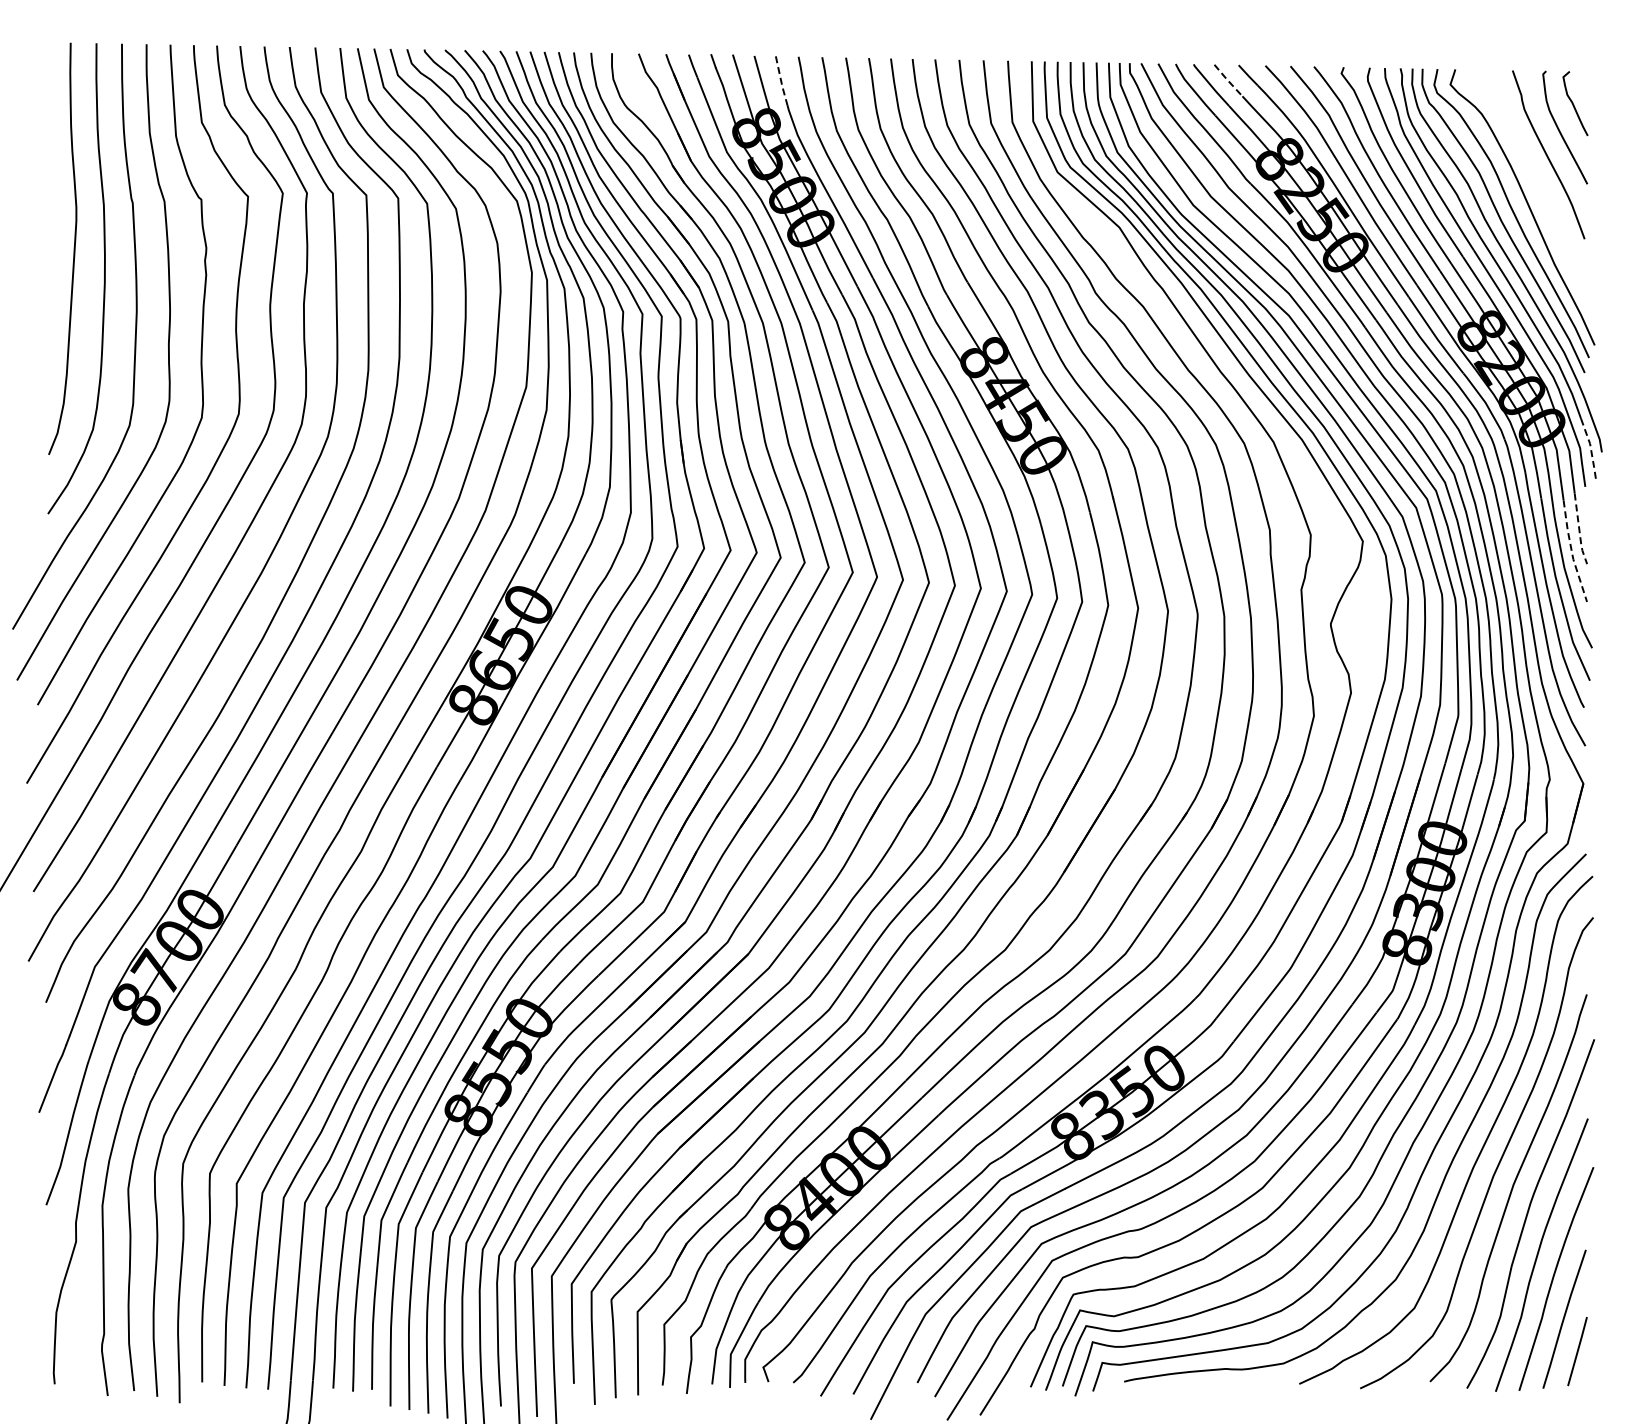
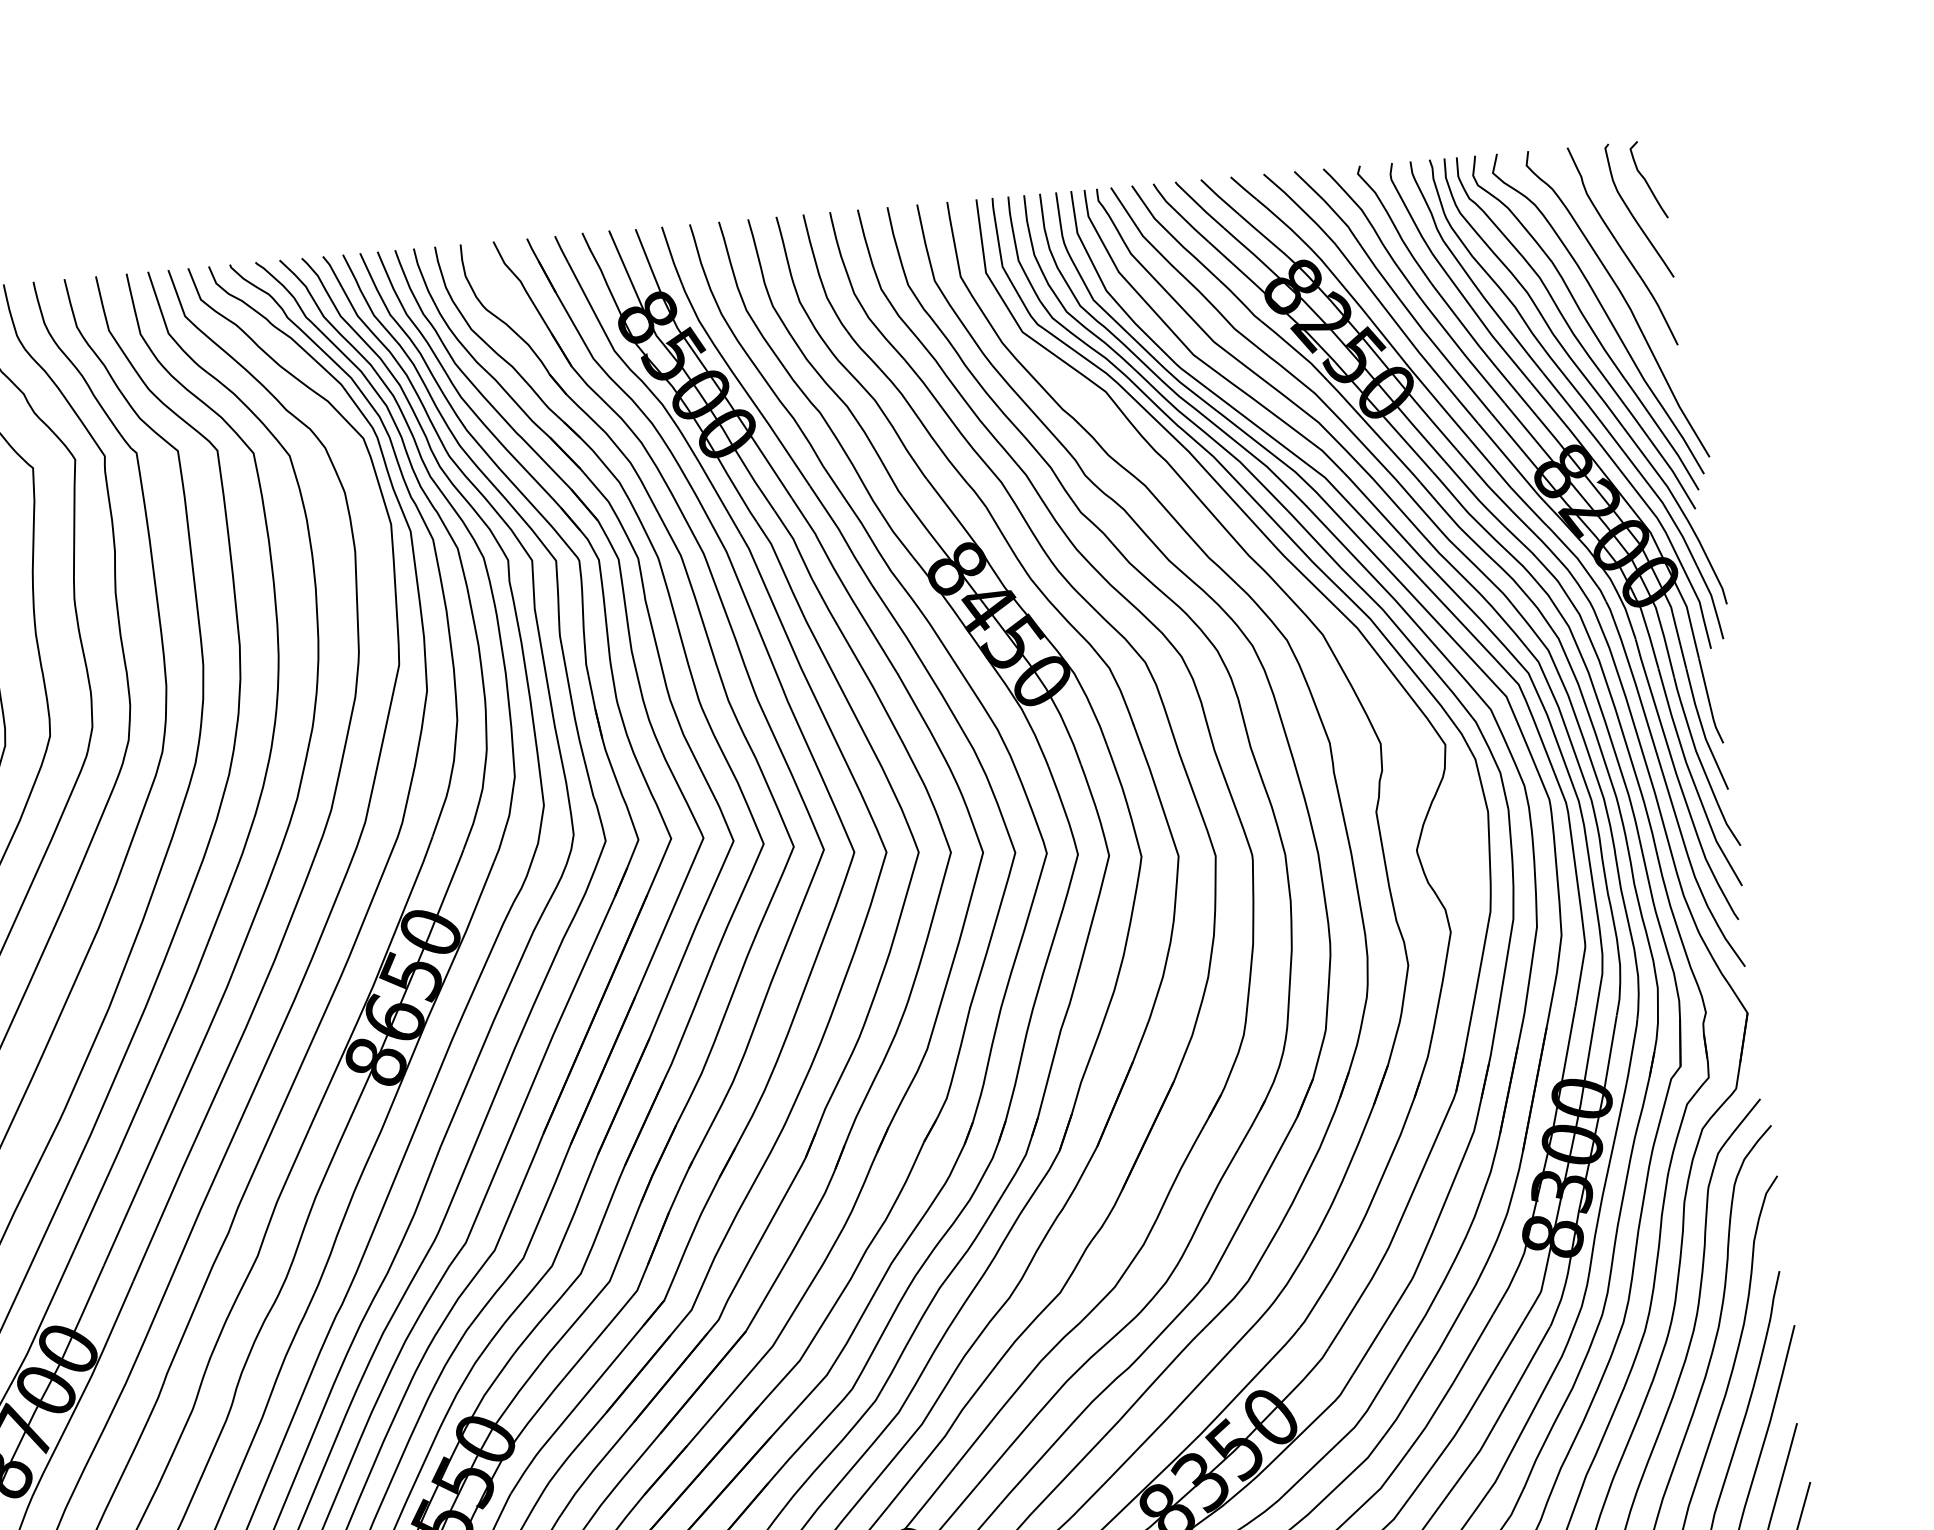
line: (1228, 80) -> (1220, 197), dashed -> solid
line: (781, 81) -> (672, 256), dashed -> solid
curve: (1544, 197) -> (1623, 299), added
line: (1591, 449) -> (1713, 602), dashed -> solid
line: (1579, 530) -> (1709, 703), dashed -> solid
line: (1571, 551) -> (1702, 729), dashed -> solid

